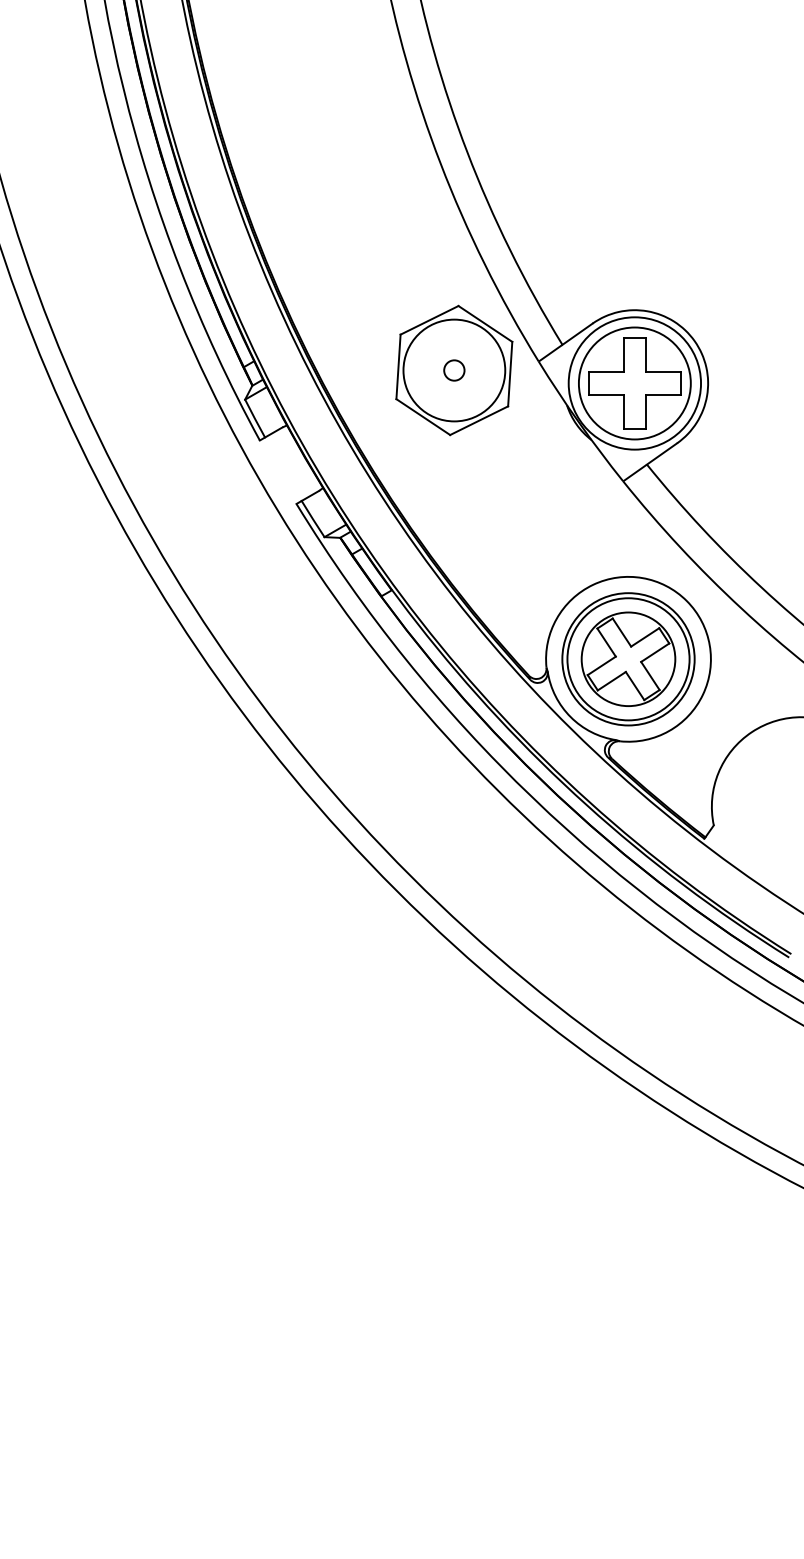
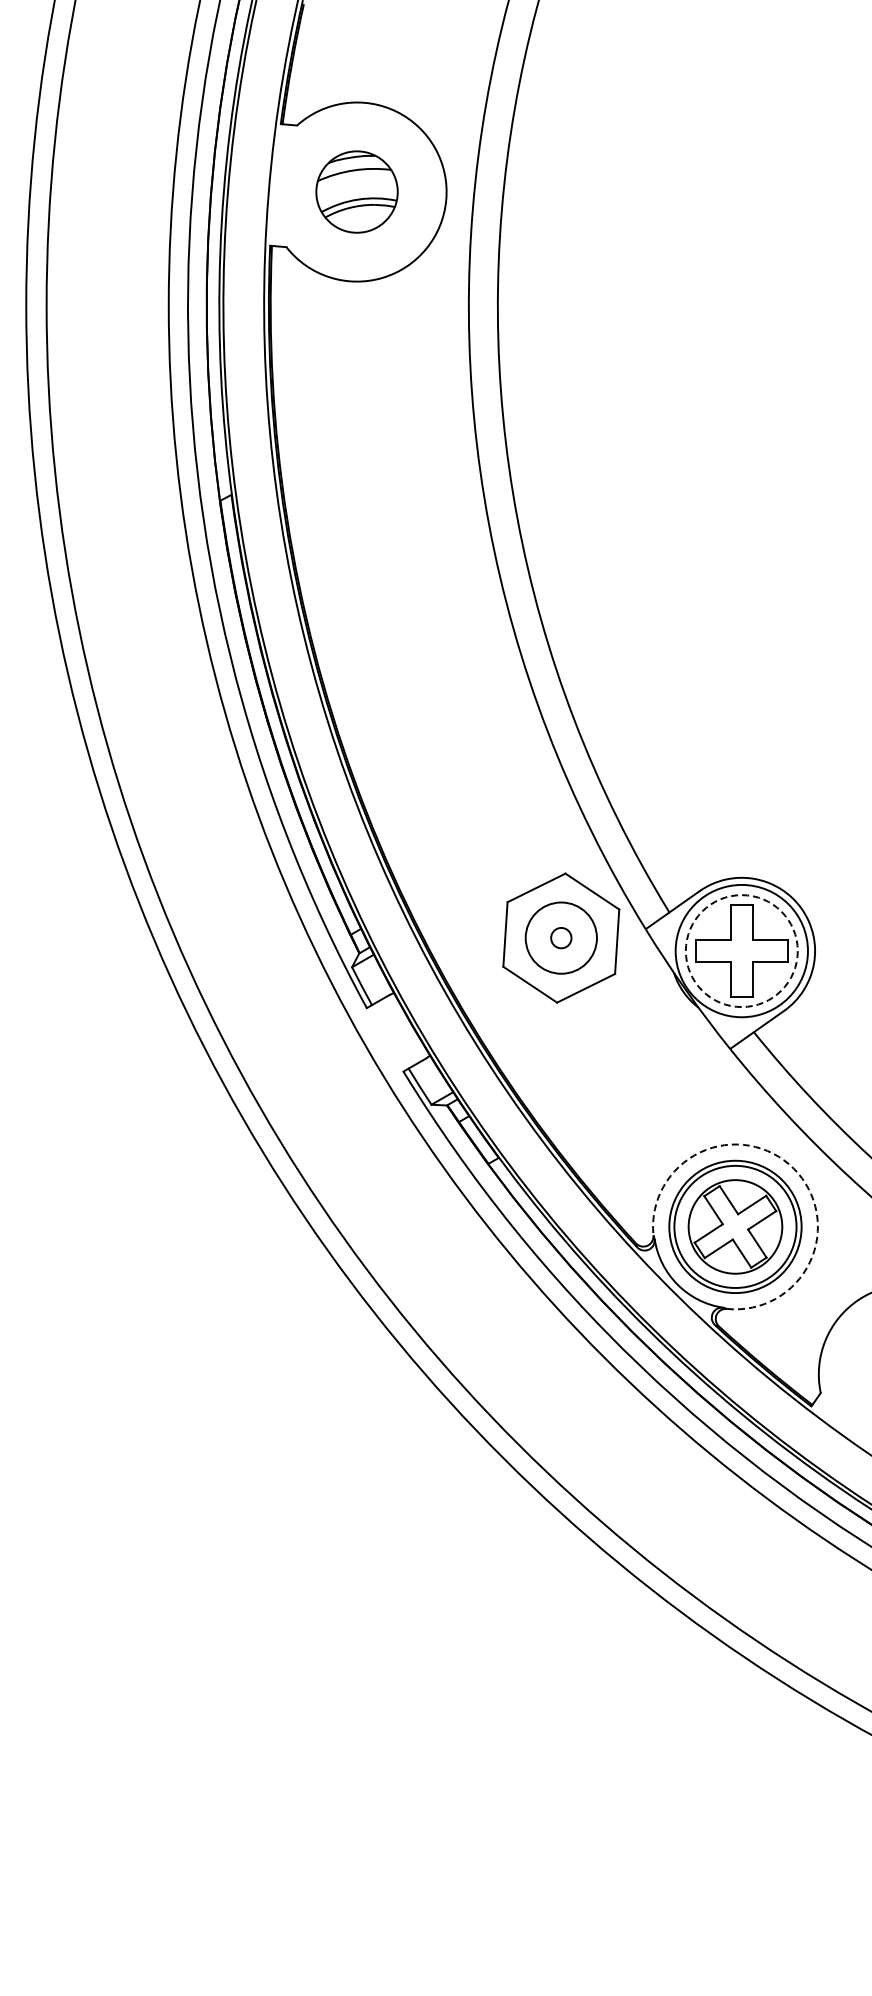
circle: (454, 370) -> (561, 938), size x0.7
circle: (634, 383) -> (741, 951), solid -> dashed
arc: (686, 600) -> (793, 1168), solid -> dashed

